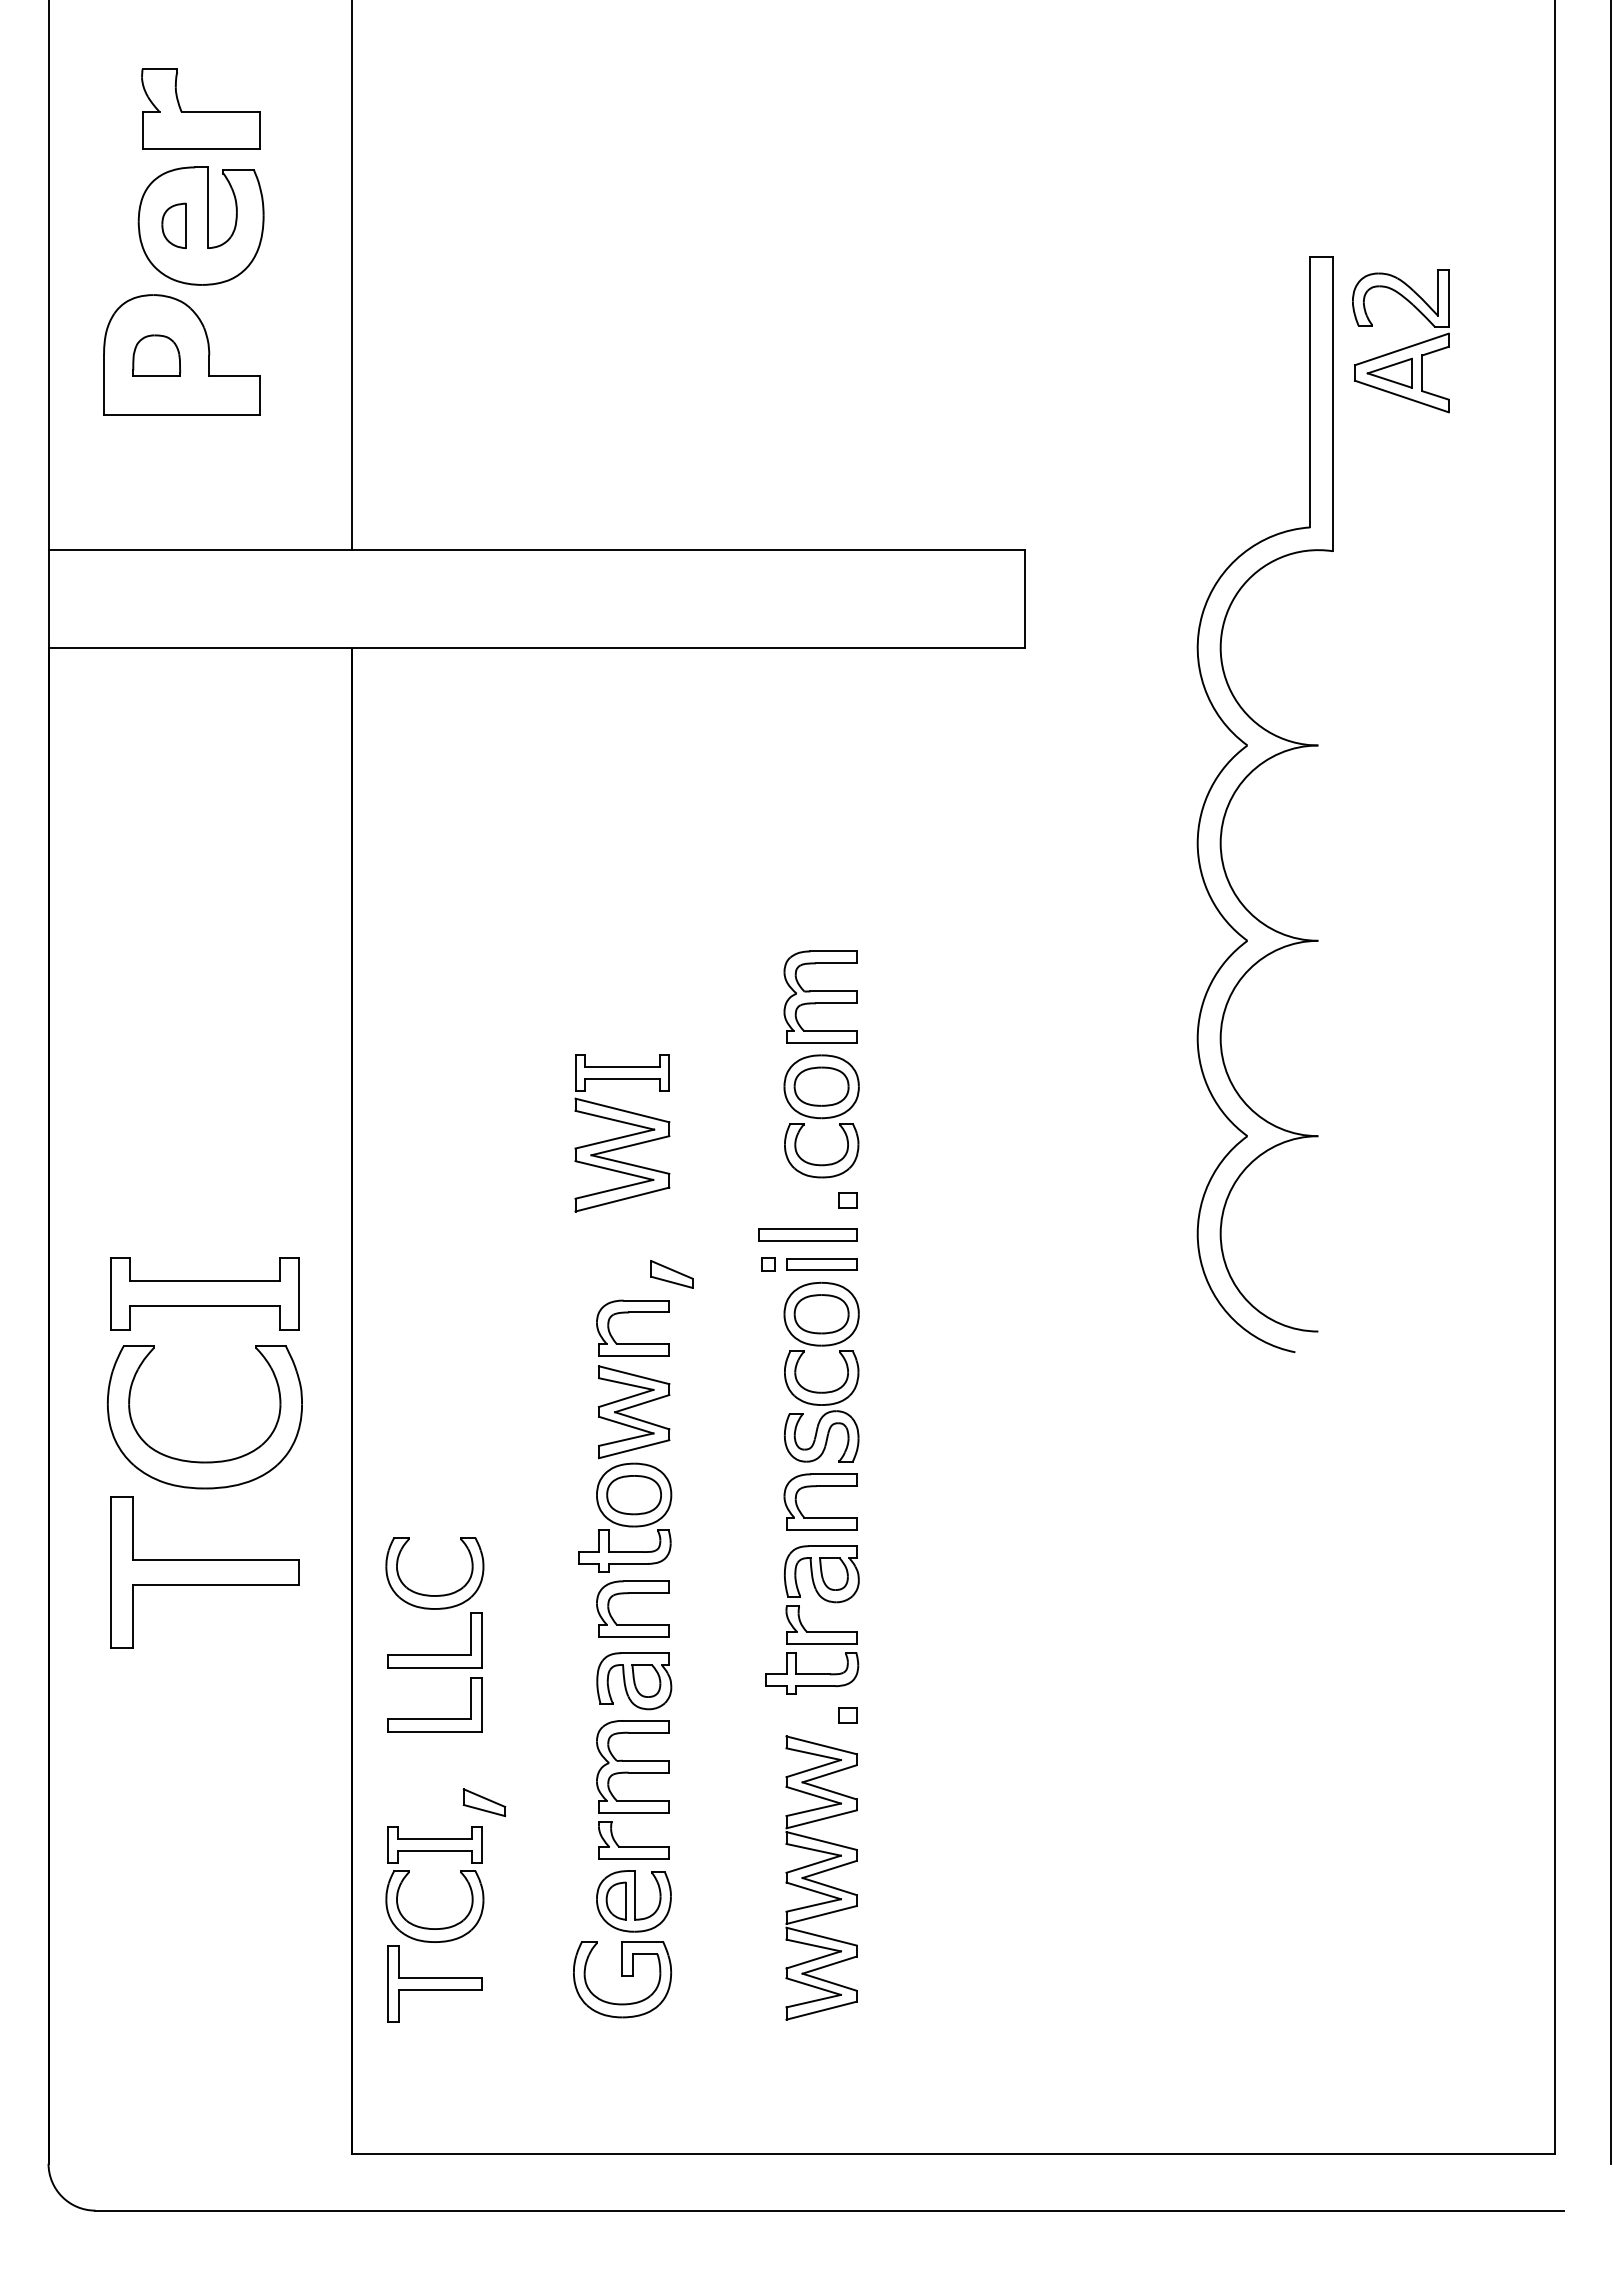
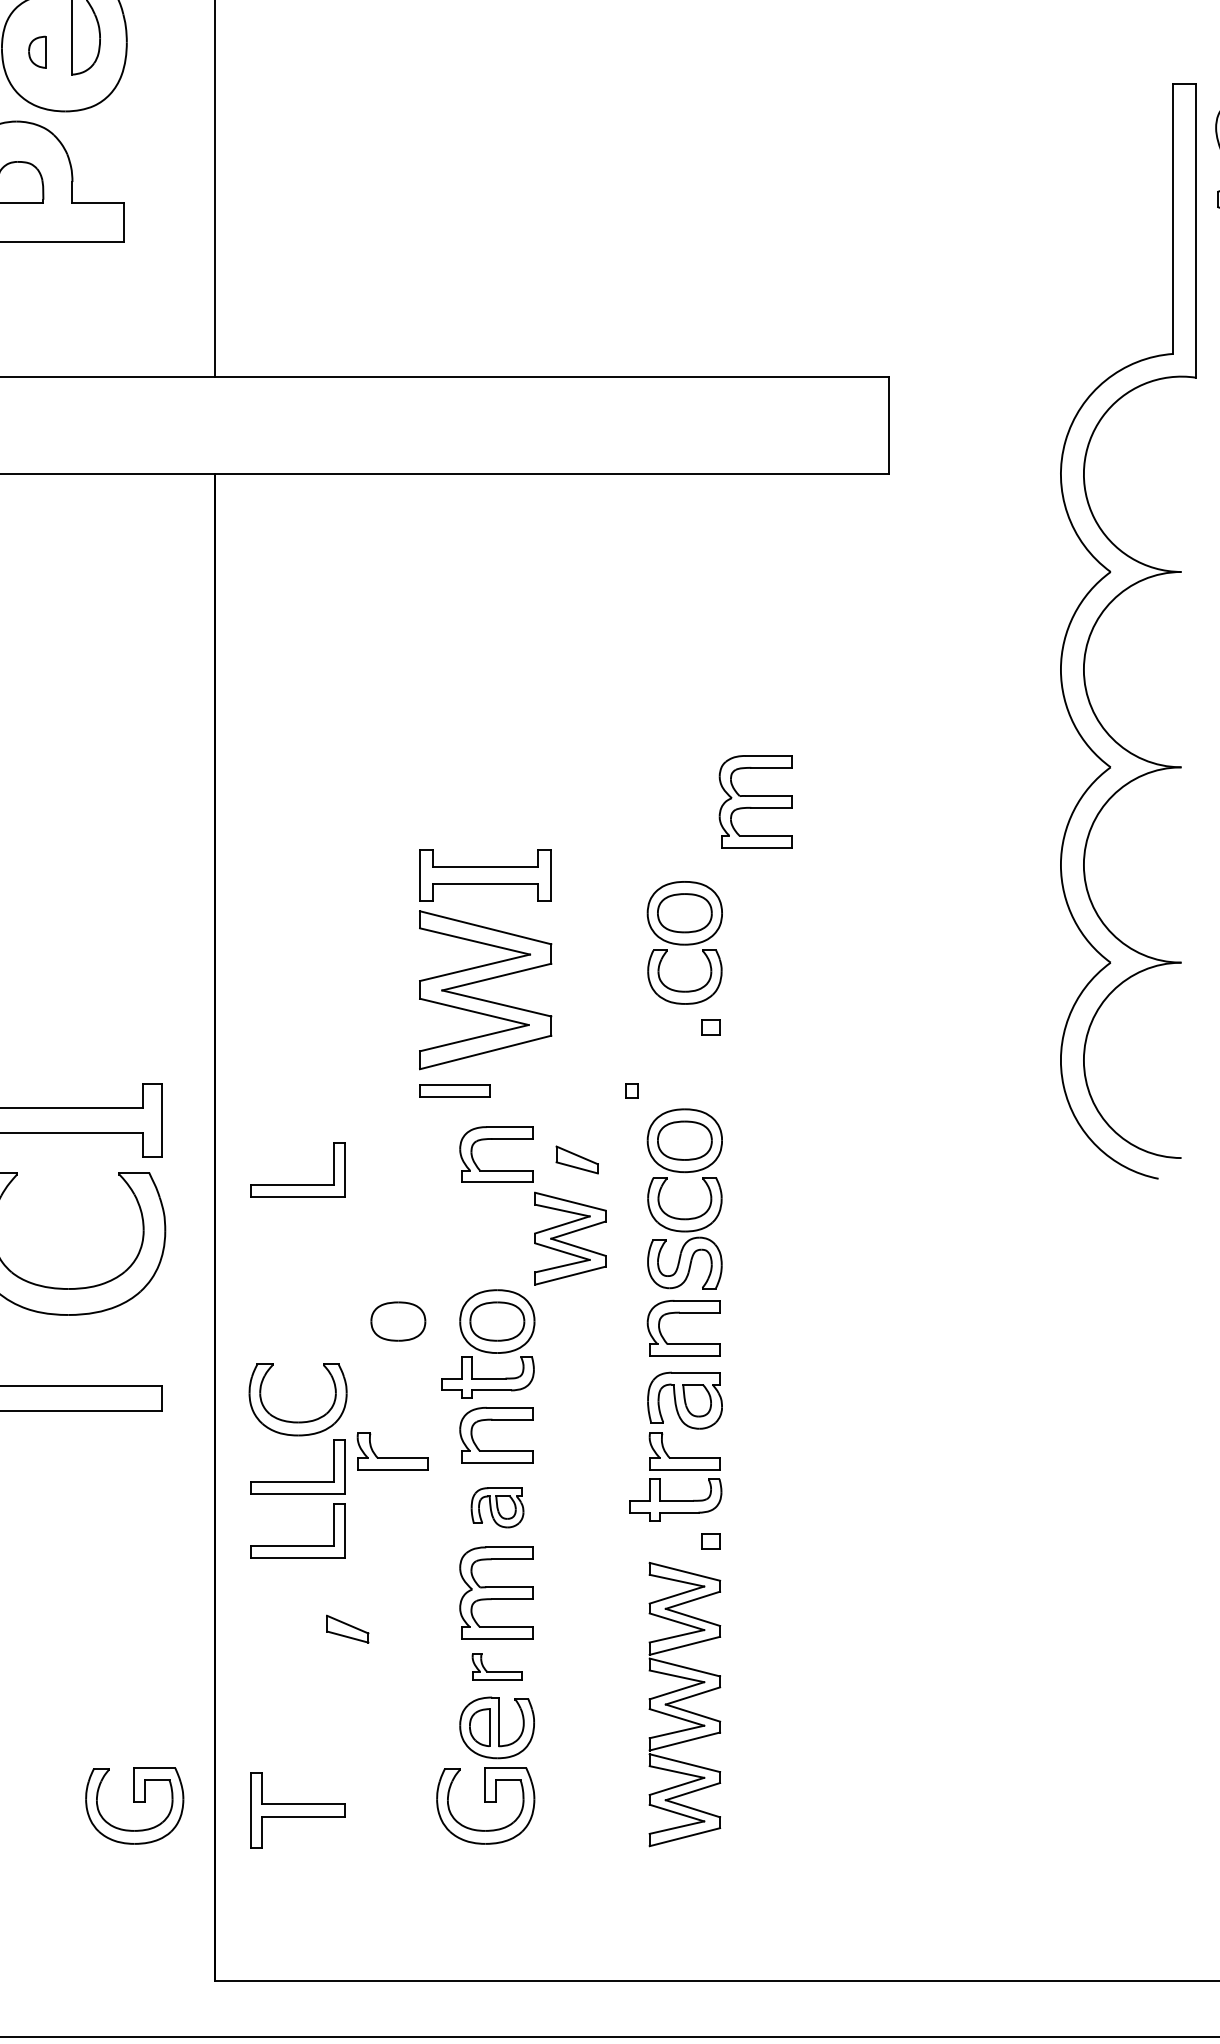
part: (173, 225) -> (36, 52), size x0.7
part: (820, 996) -> (755, 801), moved
part: (622, 1133) -> (485, 960), size x1.4
part: (807, 1234) -> (670, 1061), removed
part: (821, 1264) -> (454, 1091), moved
part: (671, 1274) -> (576, 1160), moved
part: (434, 1357) -> (297, 1184), added
part: (634, 1412) -> (570, 1239), moved
part: (534, 1495) -> (397, 1322), added
part: (529, 1631) -> (392, 1458), added
part: (634, 1681) -> (497, 1508), size x0.7
part: (633, 1840) -> (496, 1667), size x0.7
part: (409, 1873) -> (272, 1700), removed
part: (271, 1979) -> (134, 1806), added

